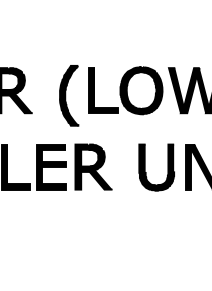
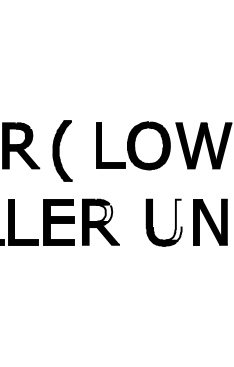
part: (69, 95) -> (62, 150), moved
fill: (93, 157) -> (100, 212), removed
fill: (165, 164) -> (172, 219), removed

